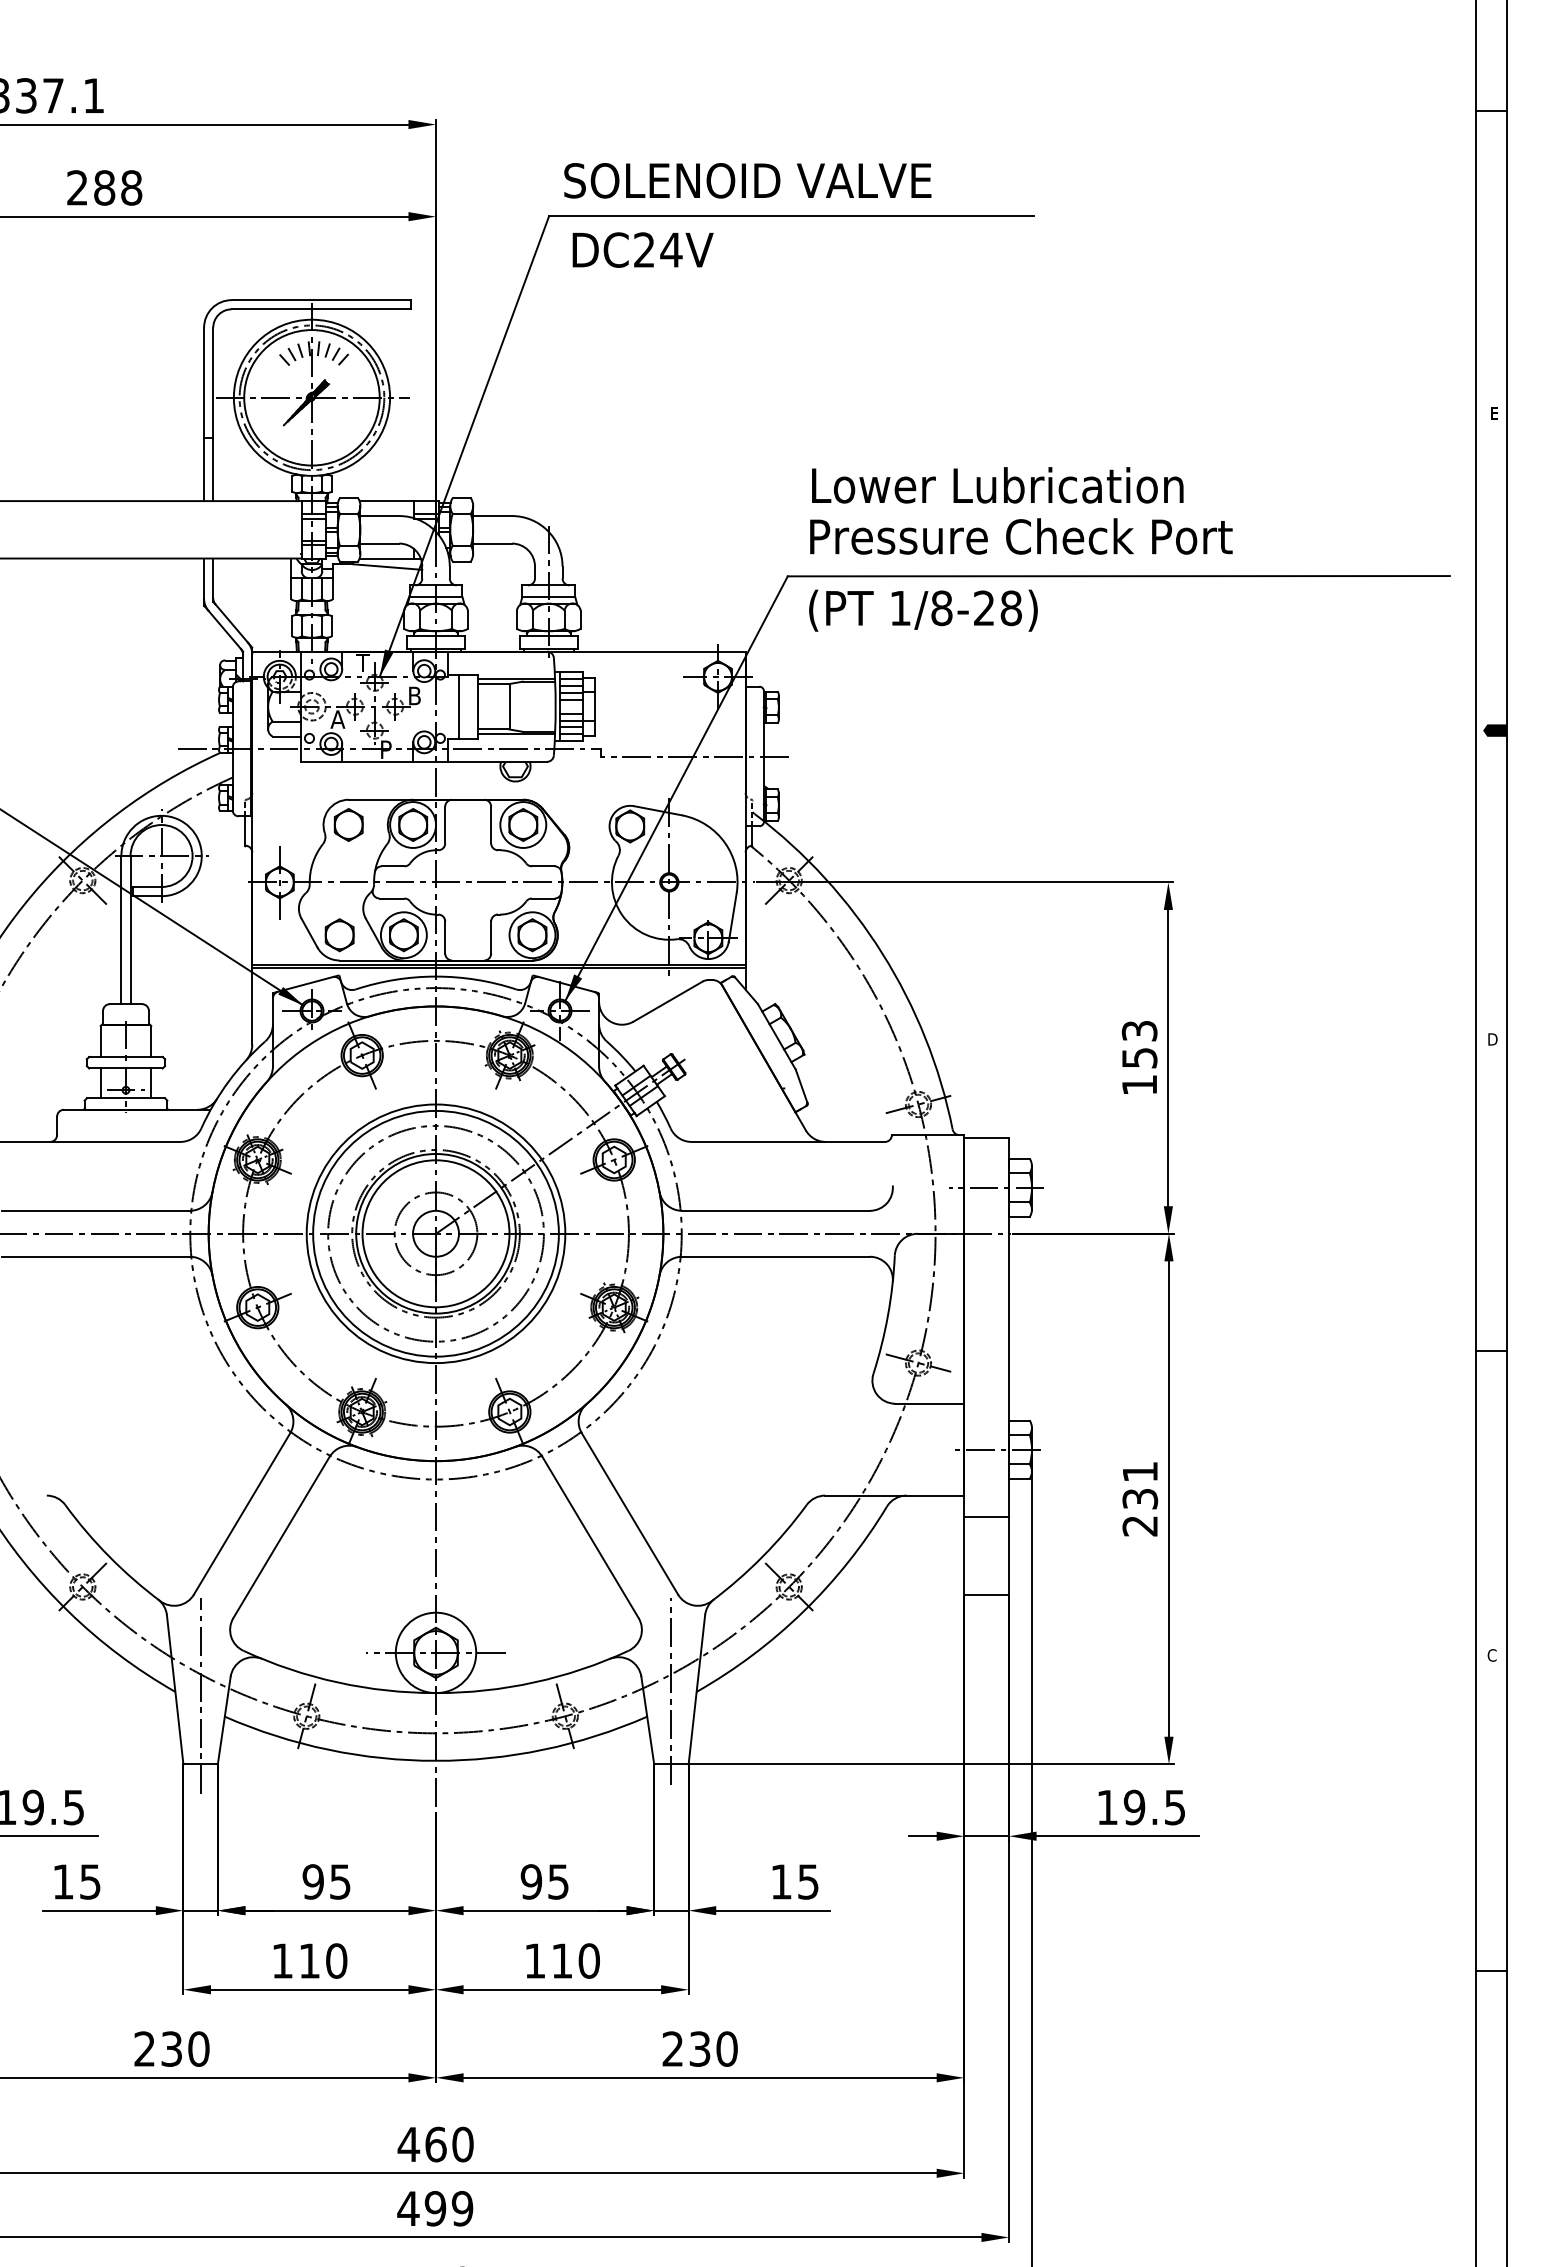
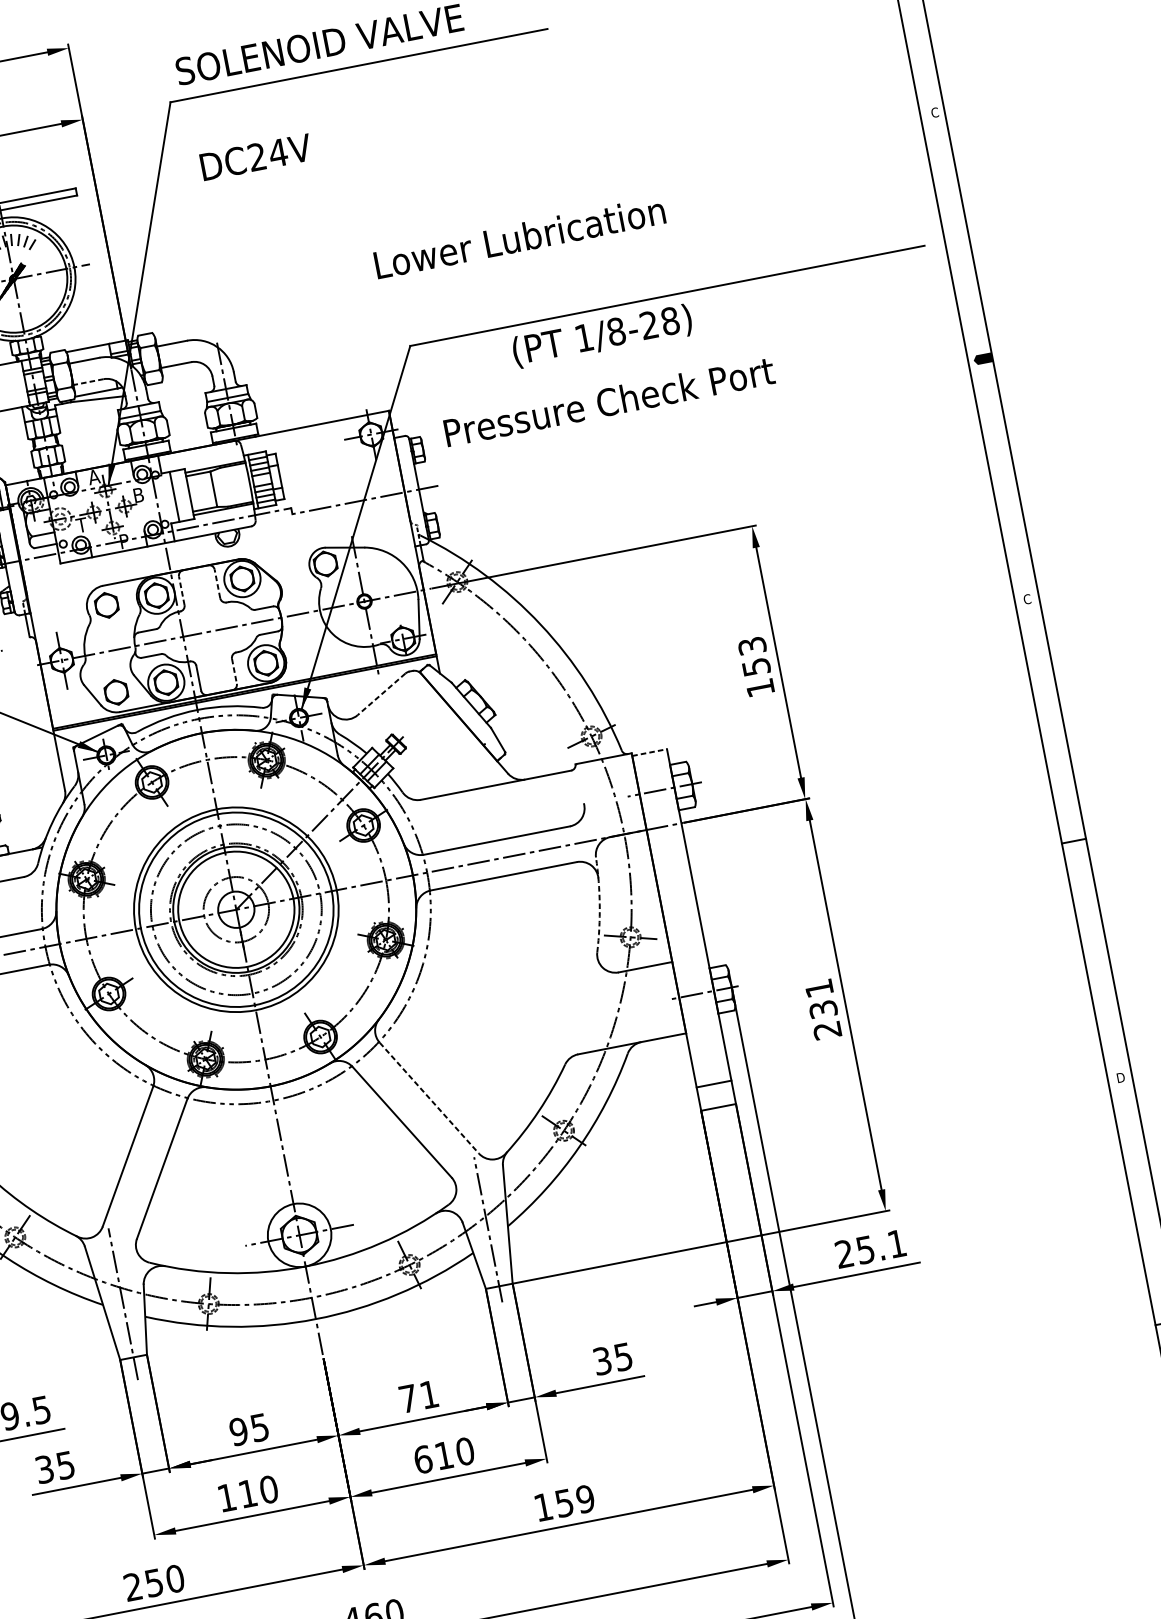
text: (642, 249) -> (255, 156), moved
text: (1494, 413) -> (934, 112), E -> C
text: (997, 485) -> (519, 237), moved
text: (1021, 536) -> (609, 401), moved
line: (379, 543) -> (88, 382), solid -> dashed
text: (923, 610) -> (602, 336), moved
text: (363, 662) -> (93, 476), T -> A
text: (337, 719) -> (82, 525), A -> T
line: (445, 824) -> (181, 590), solid -> dashed
line: (491, 824) -> (217, 583), solid -> dashed
line: (491, 938) -> (234, 672), solid -> dashed
line: (668, 1001) -> (381, 694), solid -> dashed
text: (1492, 1039) -> (1027, 599), D -> C
line: (987, 1138) -> (650, 752), solid -> dashed
arc: (888, 1315) -> (600, 904), solid -> dashed
line: (629, 1513) -> (428, 1097), solid -> dashed
line: (986, 1517) -> (714, 1084), moved
text: (1492, 1655) -> (1120, 1077), C -> D
text: (1140, 1807) -> (870, 1249), 19.5 -> 25.1
text: (63, 1881) -> (44, 1469), 15 -> 35
text: (544, 1881) -> (418, 1396), 95 -> 71
text: (781, 1881) -> (602, 1360), 15 -> 35
text: (535, 1960) -> (423, 1459), 110 -> 610
text: (171, 2048) -> (153, 1582), 230 -> 250
text: (699, 2048) -> (564, 1502), 230 -> 159

